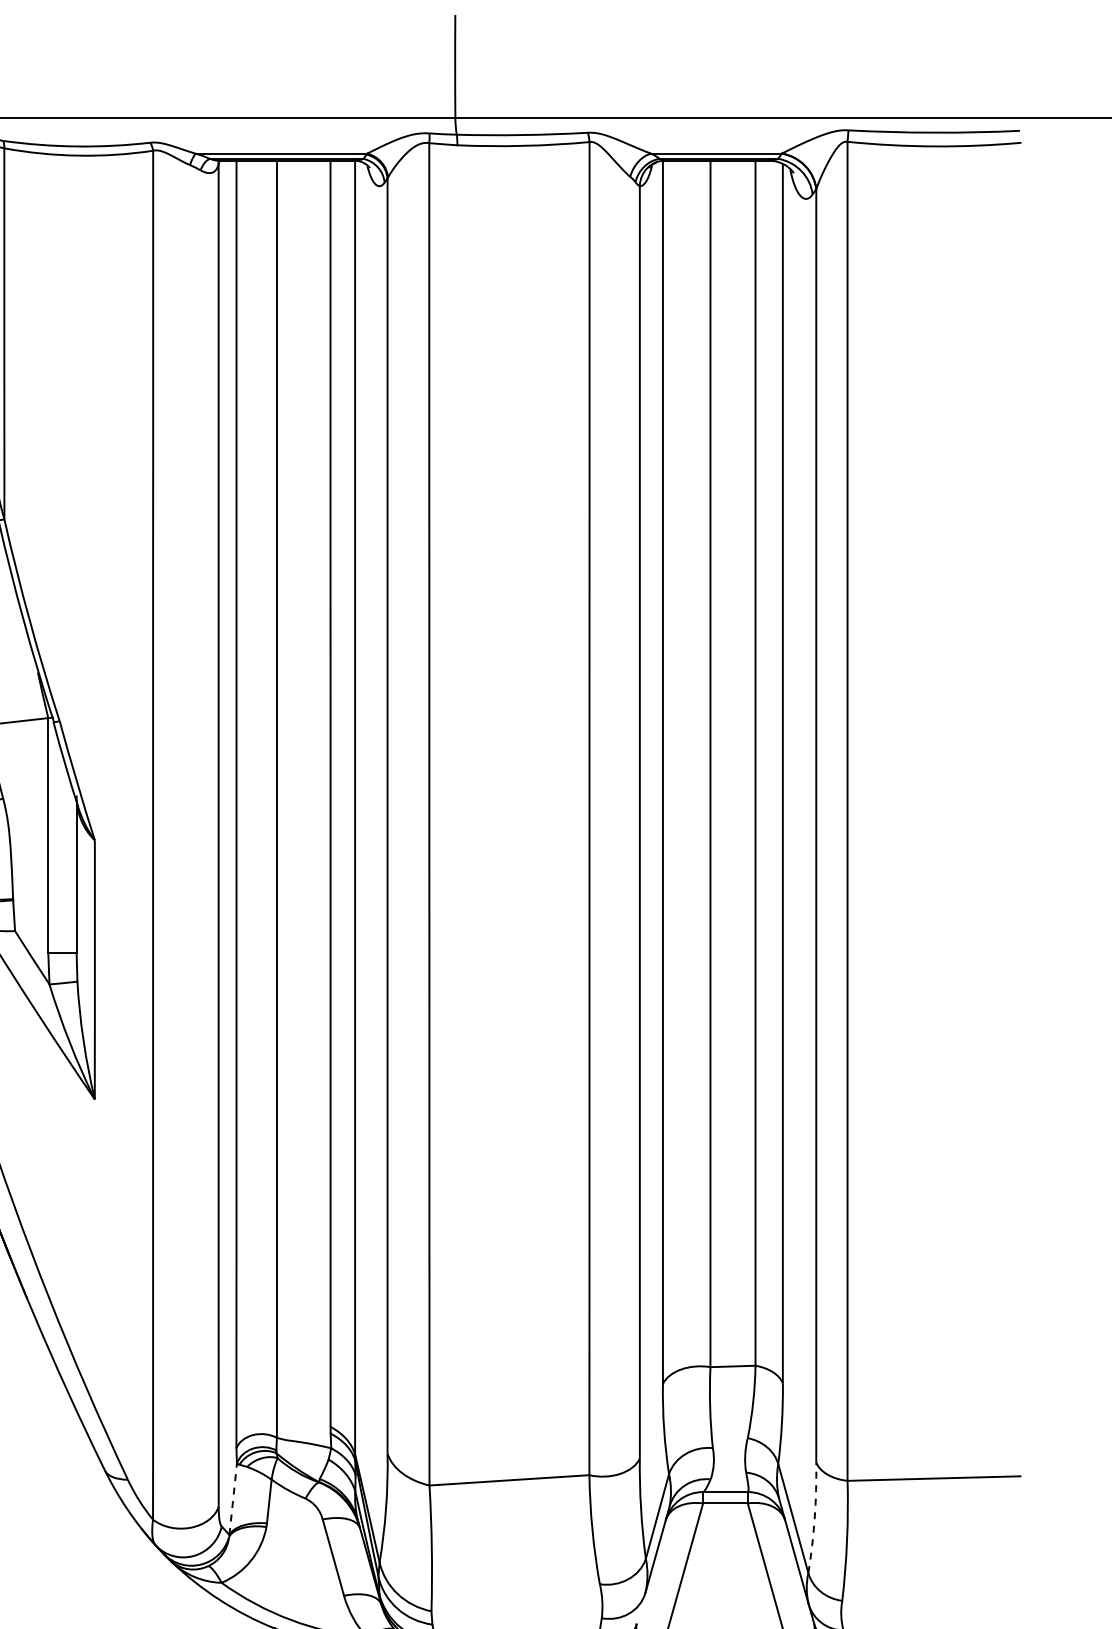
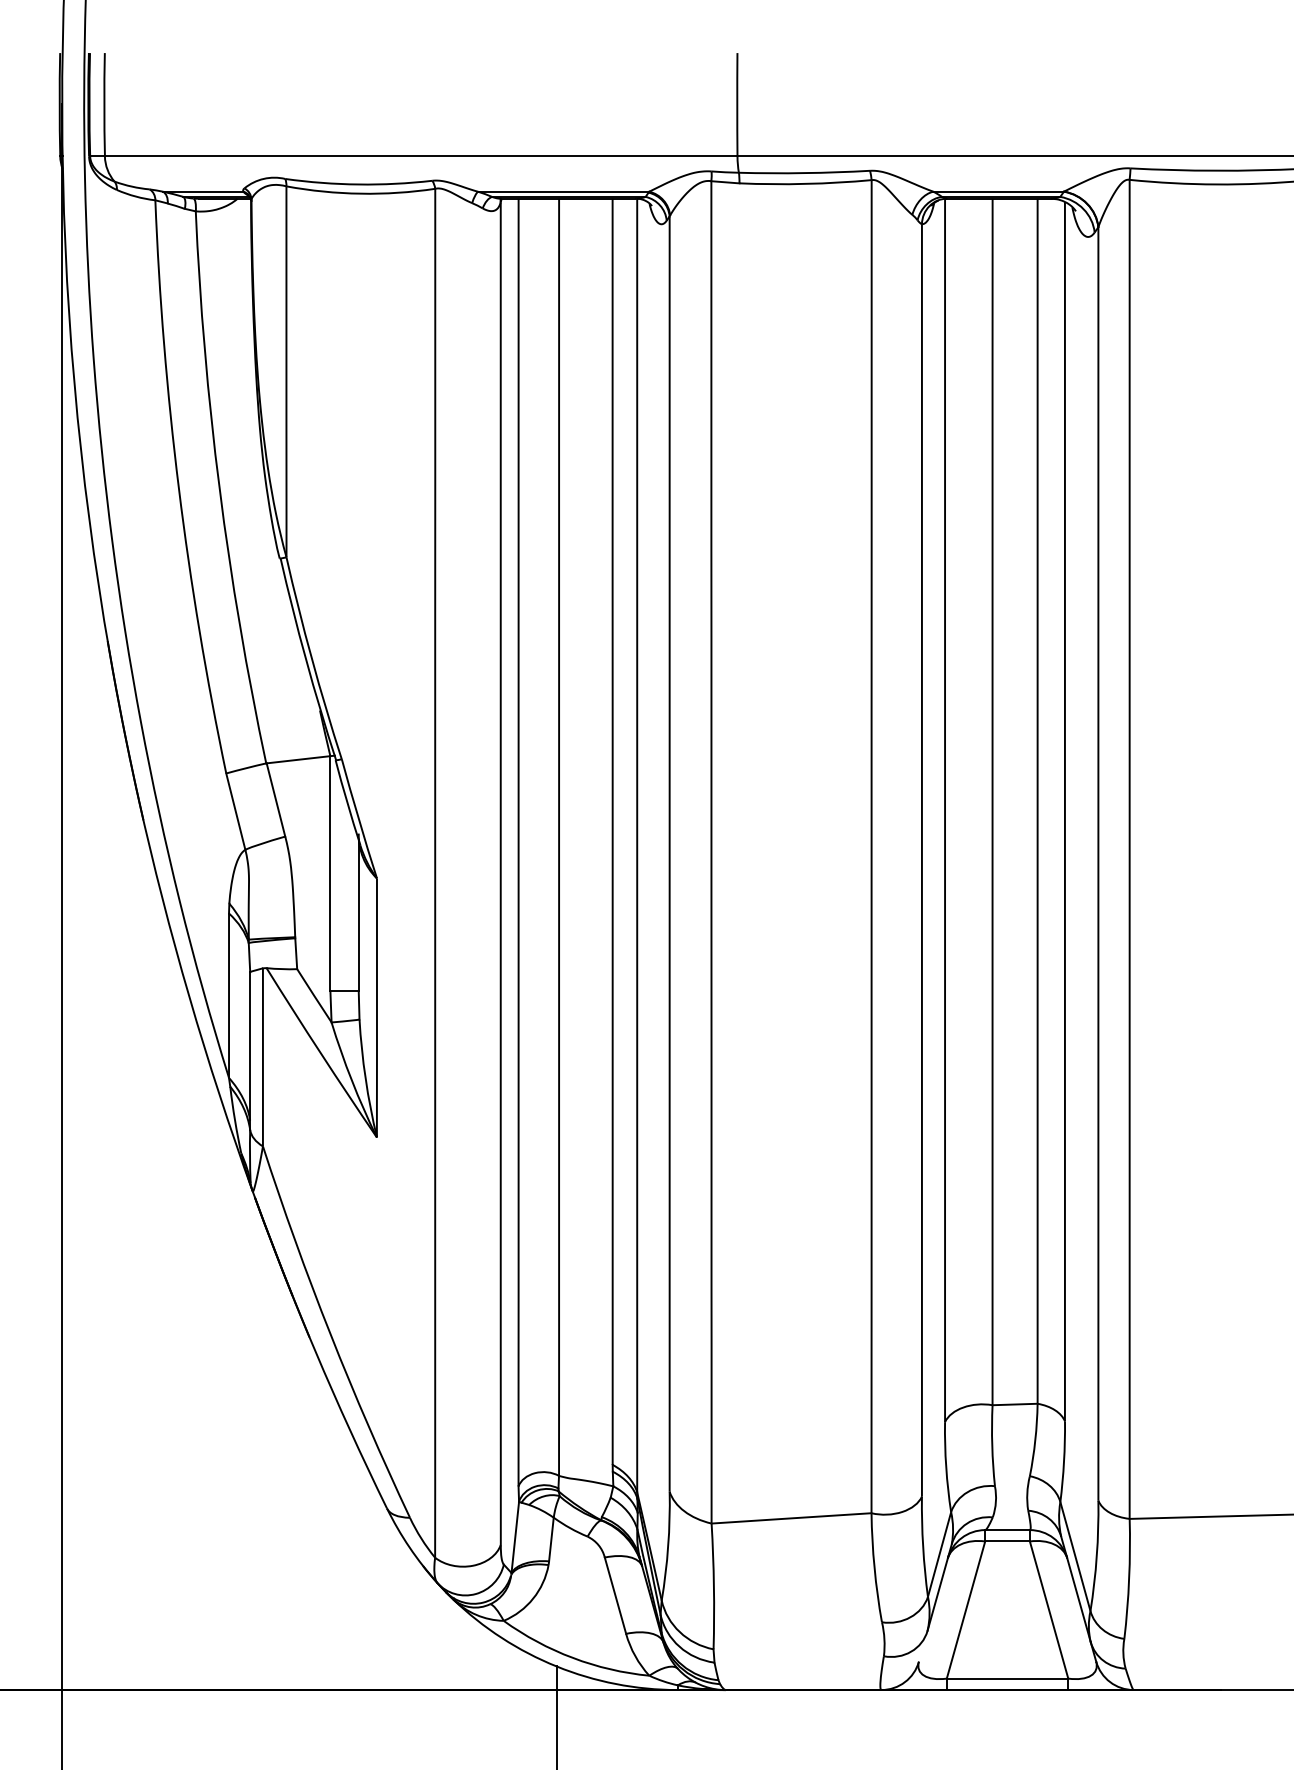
line: (233, 1499) -> (515, 1537), dashed -> solid
arc: (814, 1518) -> (1096, 1556), dashed -> solid

